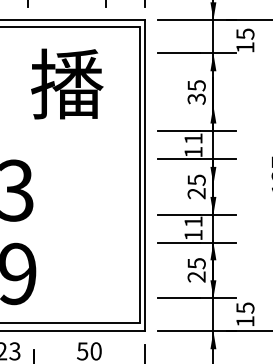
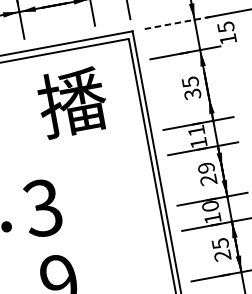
line: (197, 20) -> (180, 22), solid -> dashed
text: (196, 179) -> (206, 167), 25 -> 29
text: (193, 221) -> (210, 206), 11 -> 10

